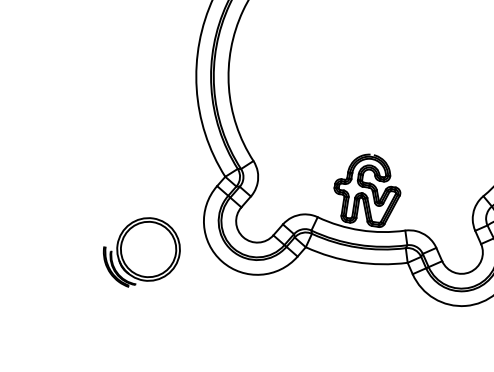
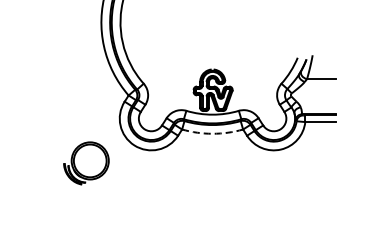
part: (141, 252) -> (86, 163), moved
arc: (355, 261) -> (212, 133), solid -> dashed

